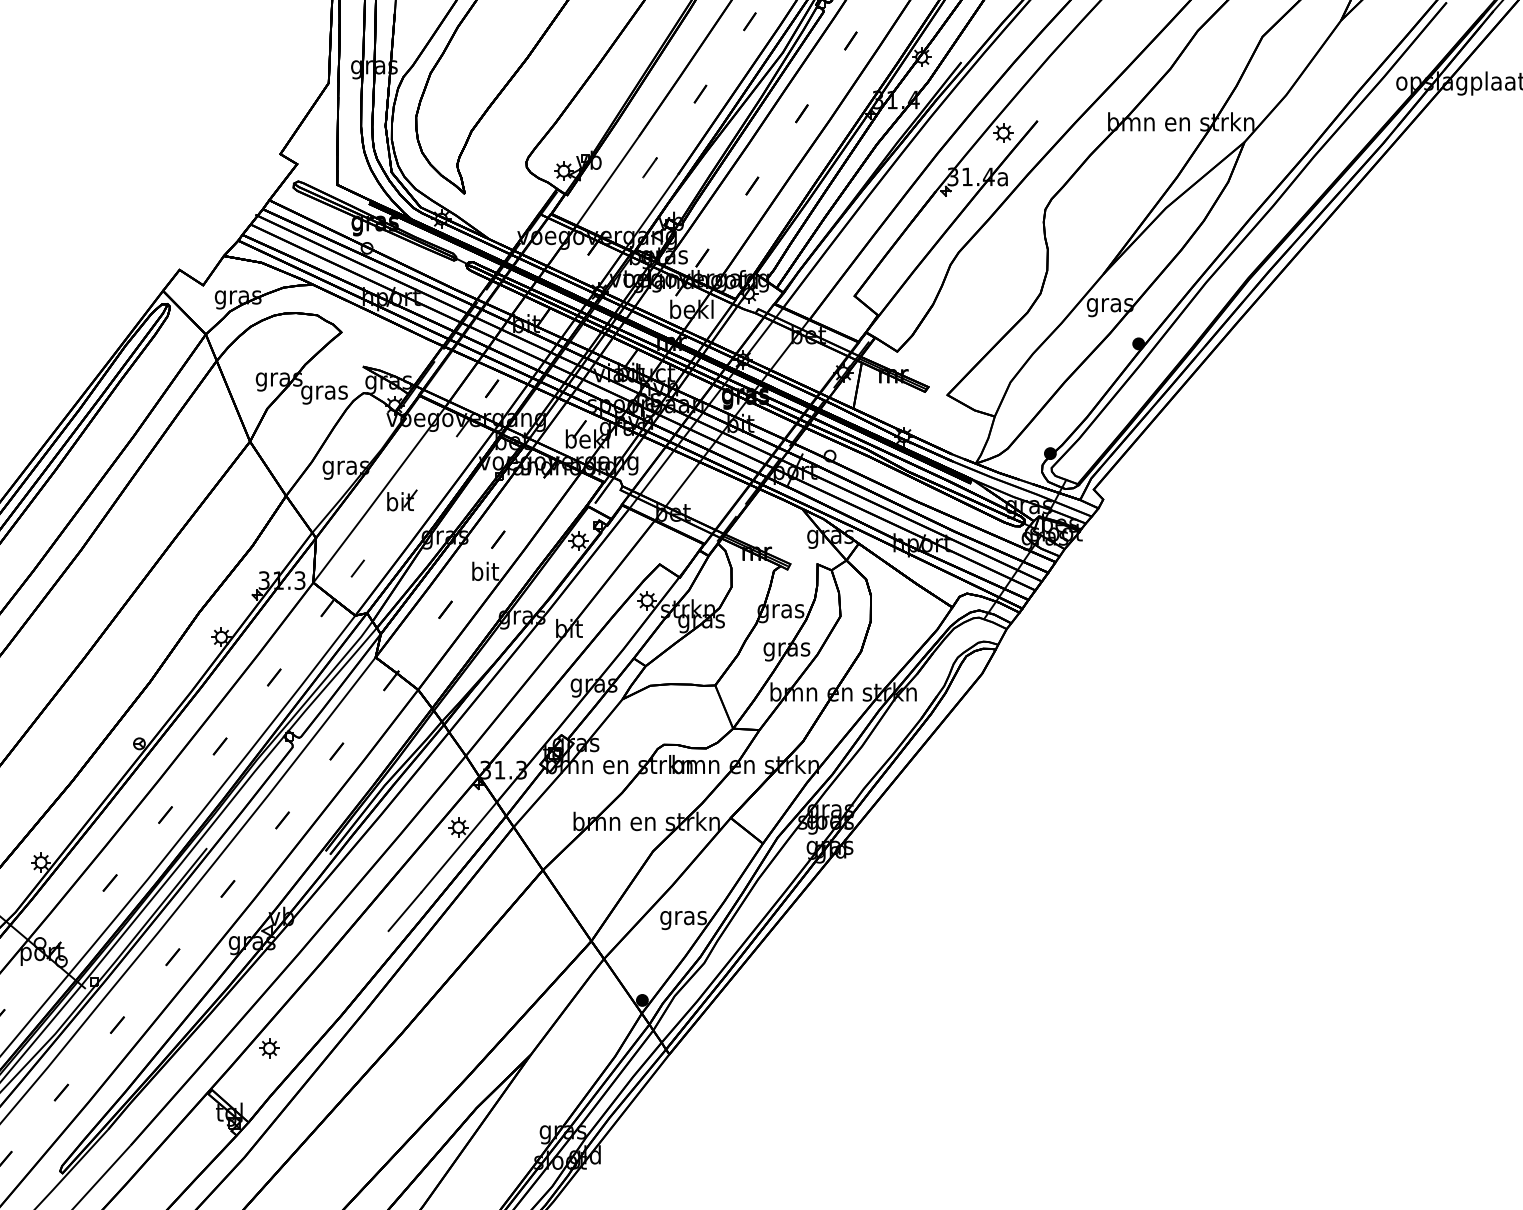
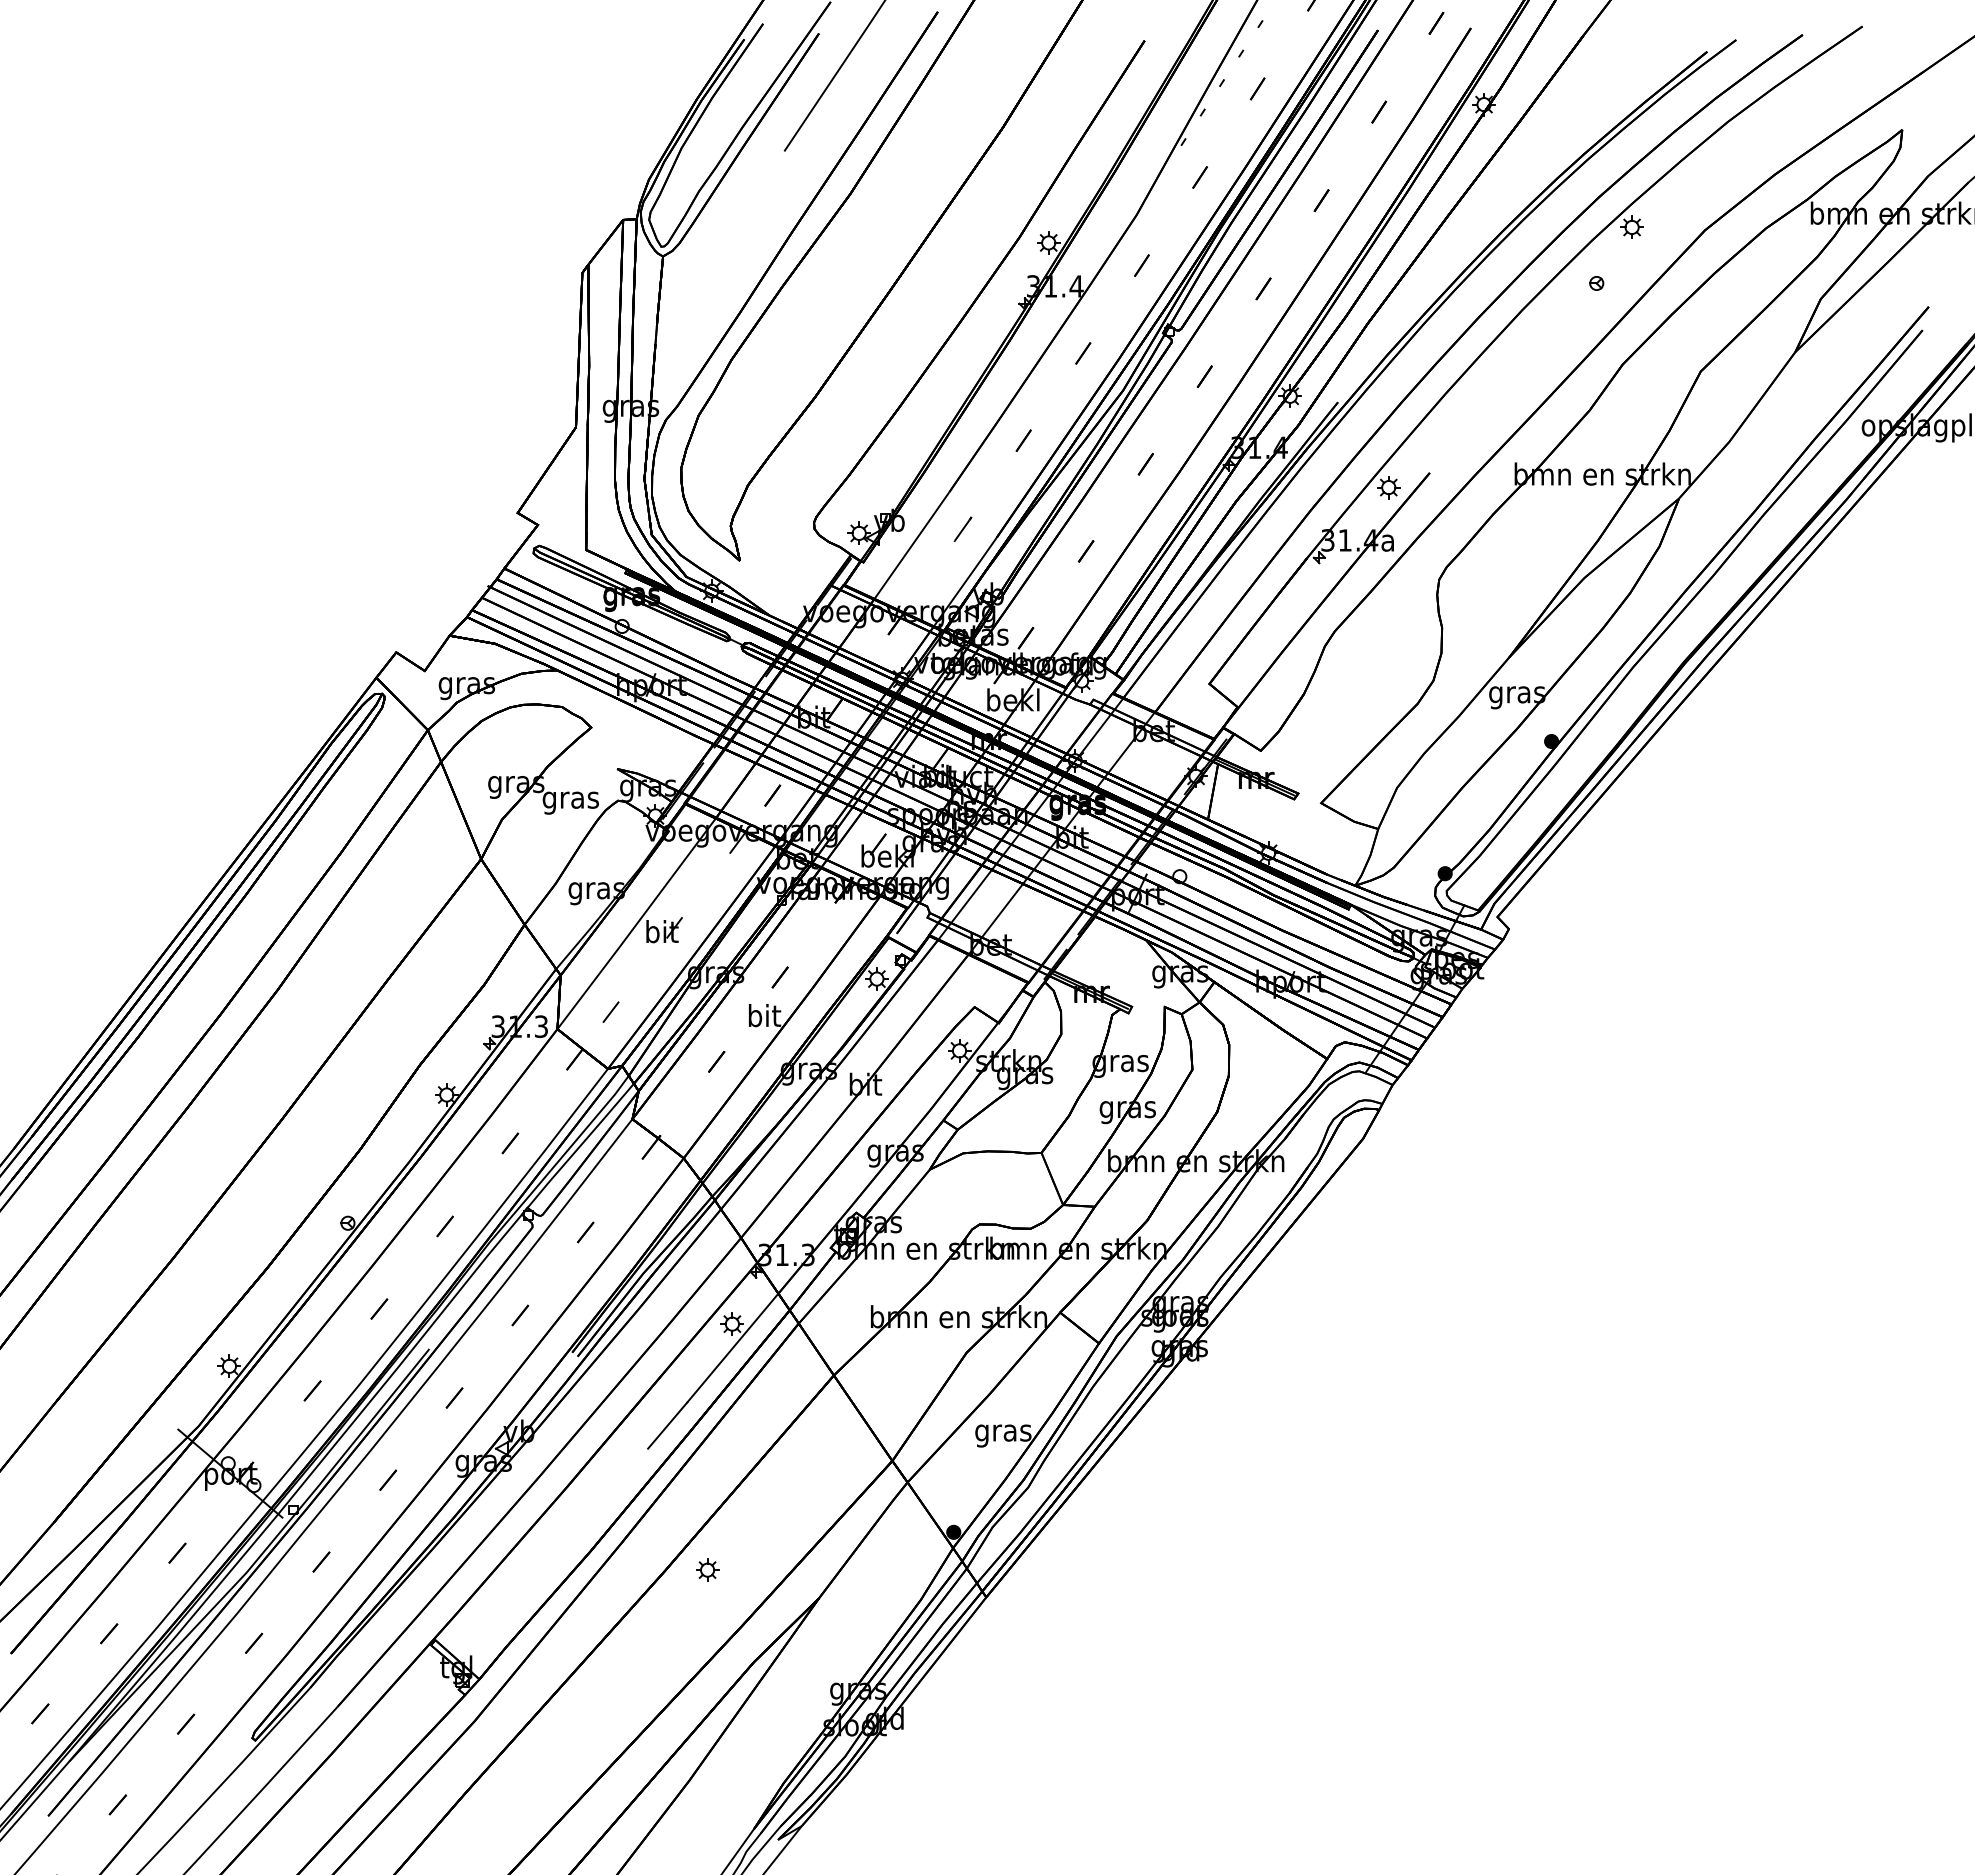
part: (269, 1047) -> (707, 1569), moved

